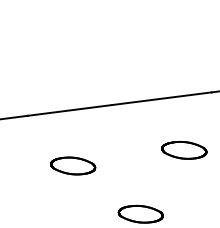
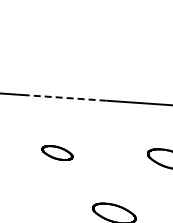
line: (70, 110) -> (65, 98), solid -> dashed
part: (73, 165) -> (57, 152), size x0.7

